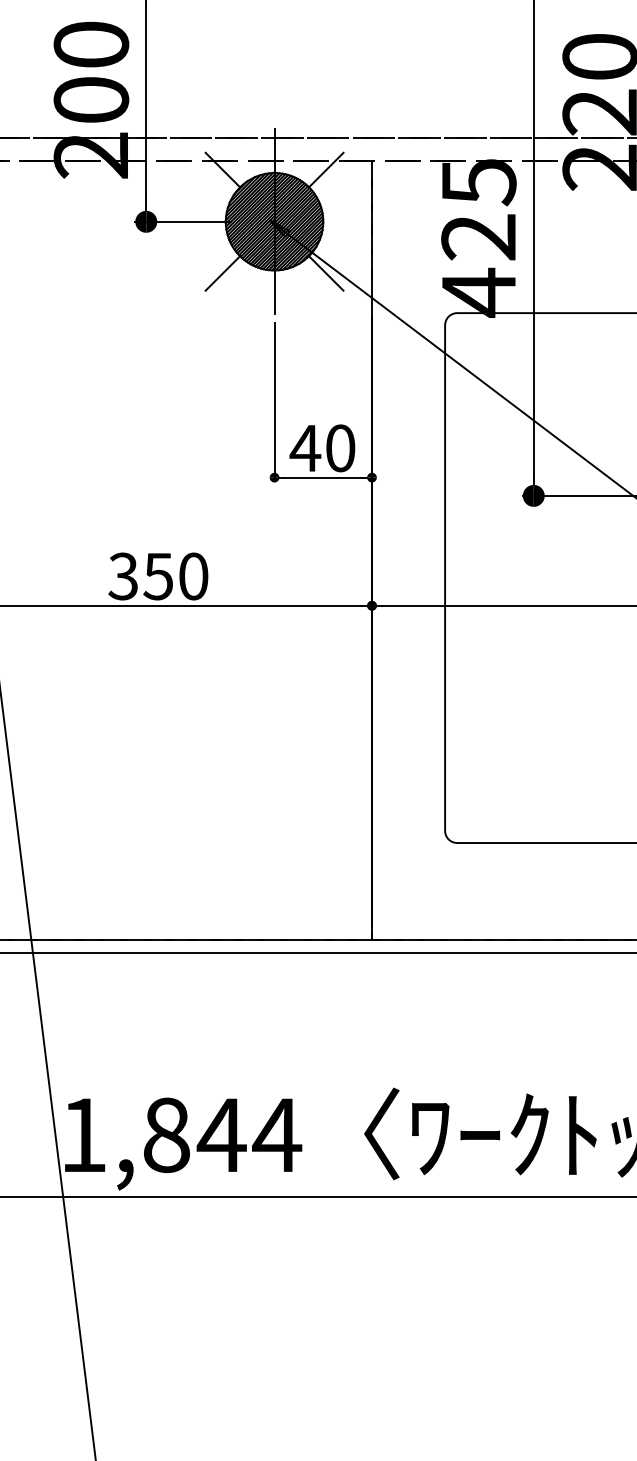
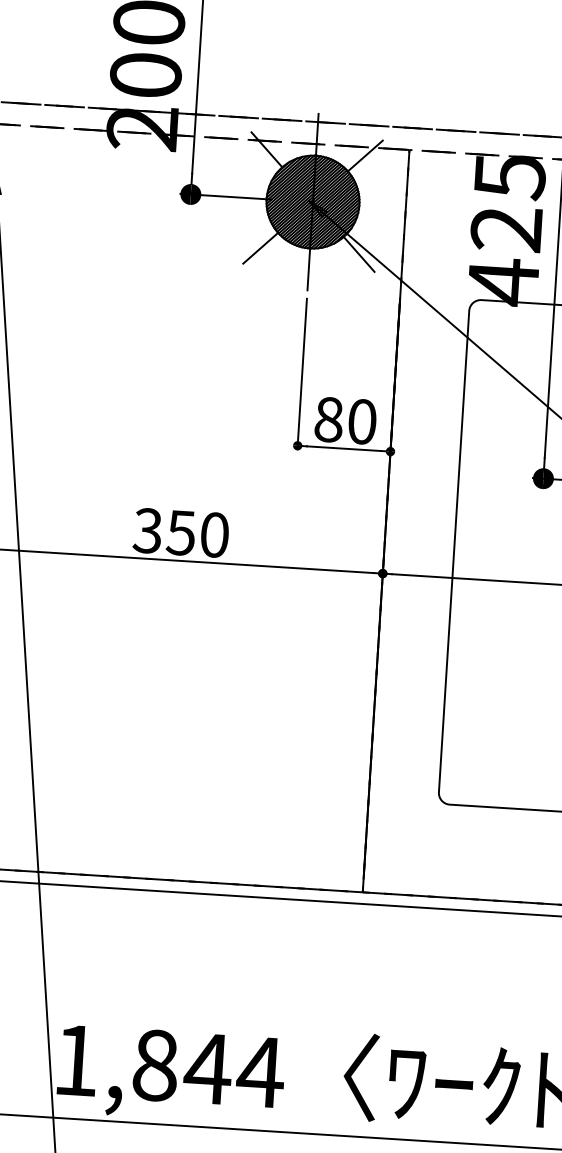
text: (305, 448) -> (328, 419), 40 -> 80

